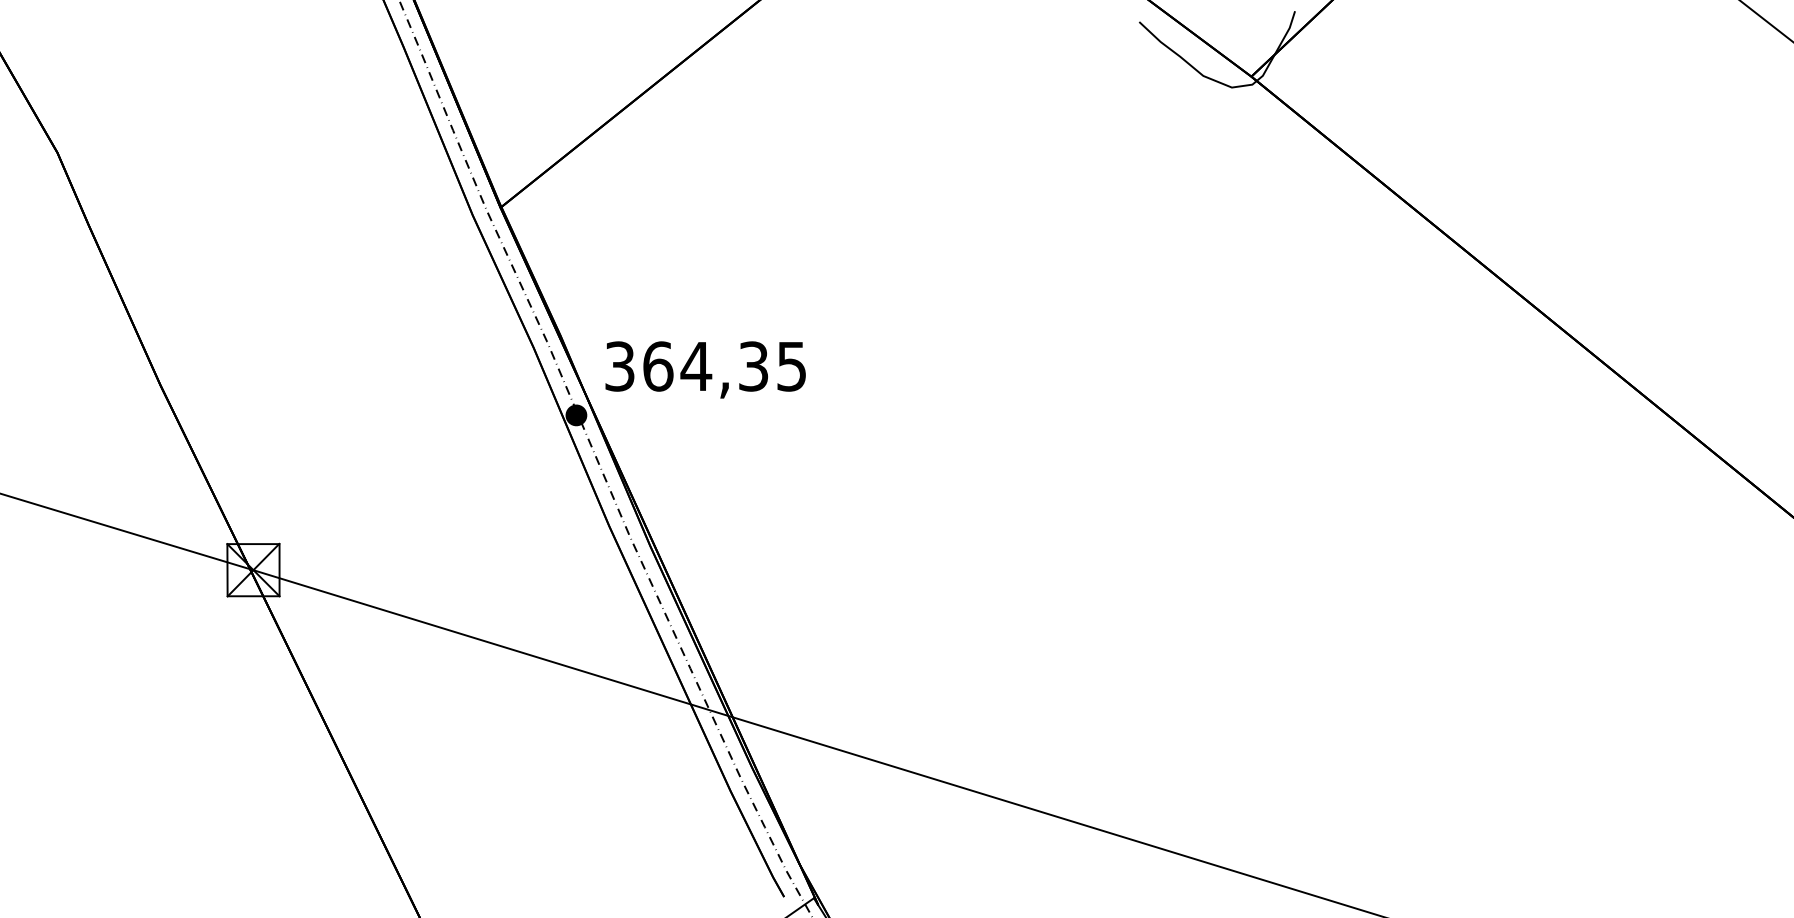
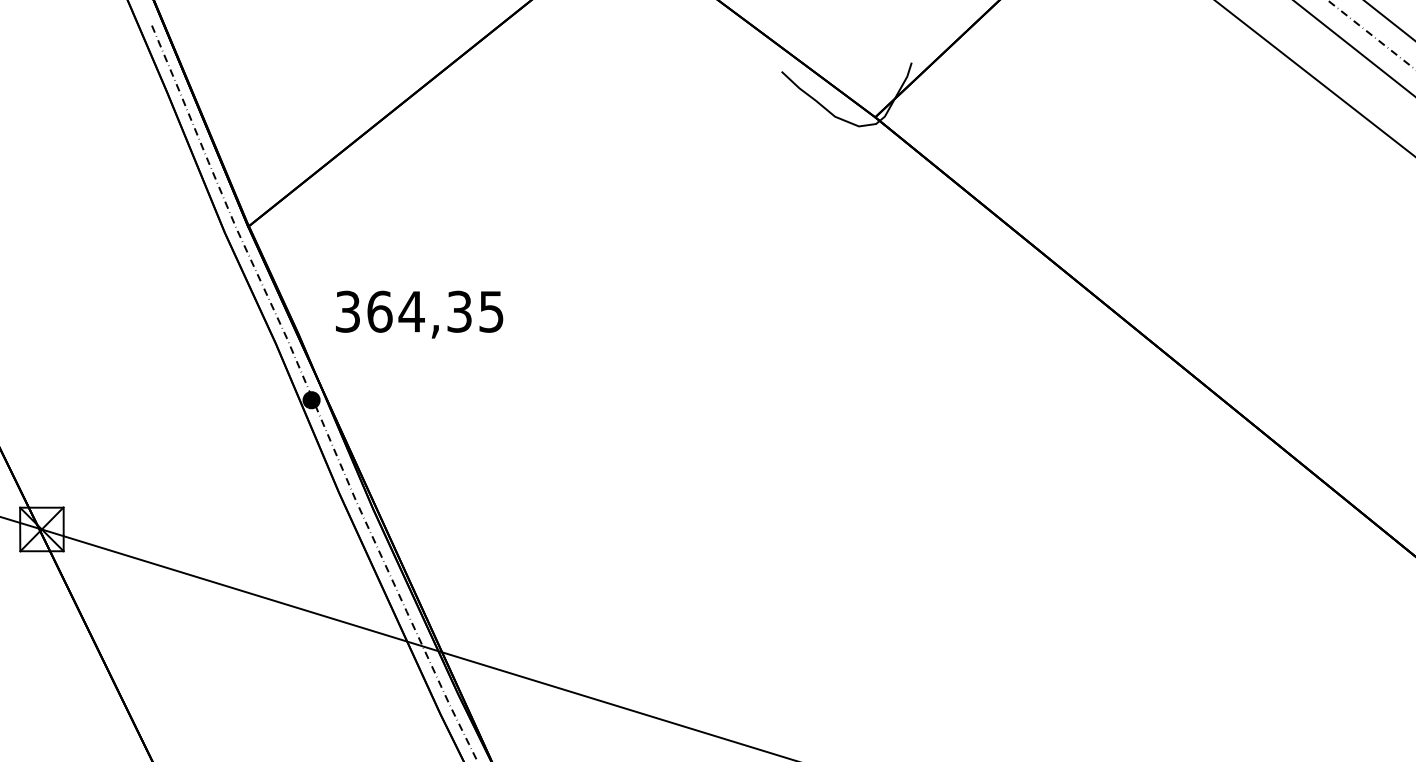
text: (705, 369) -> (419, 314), moved

